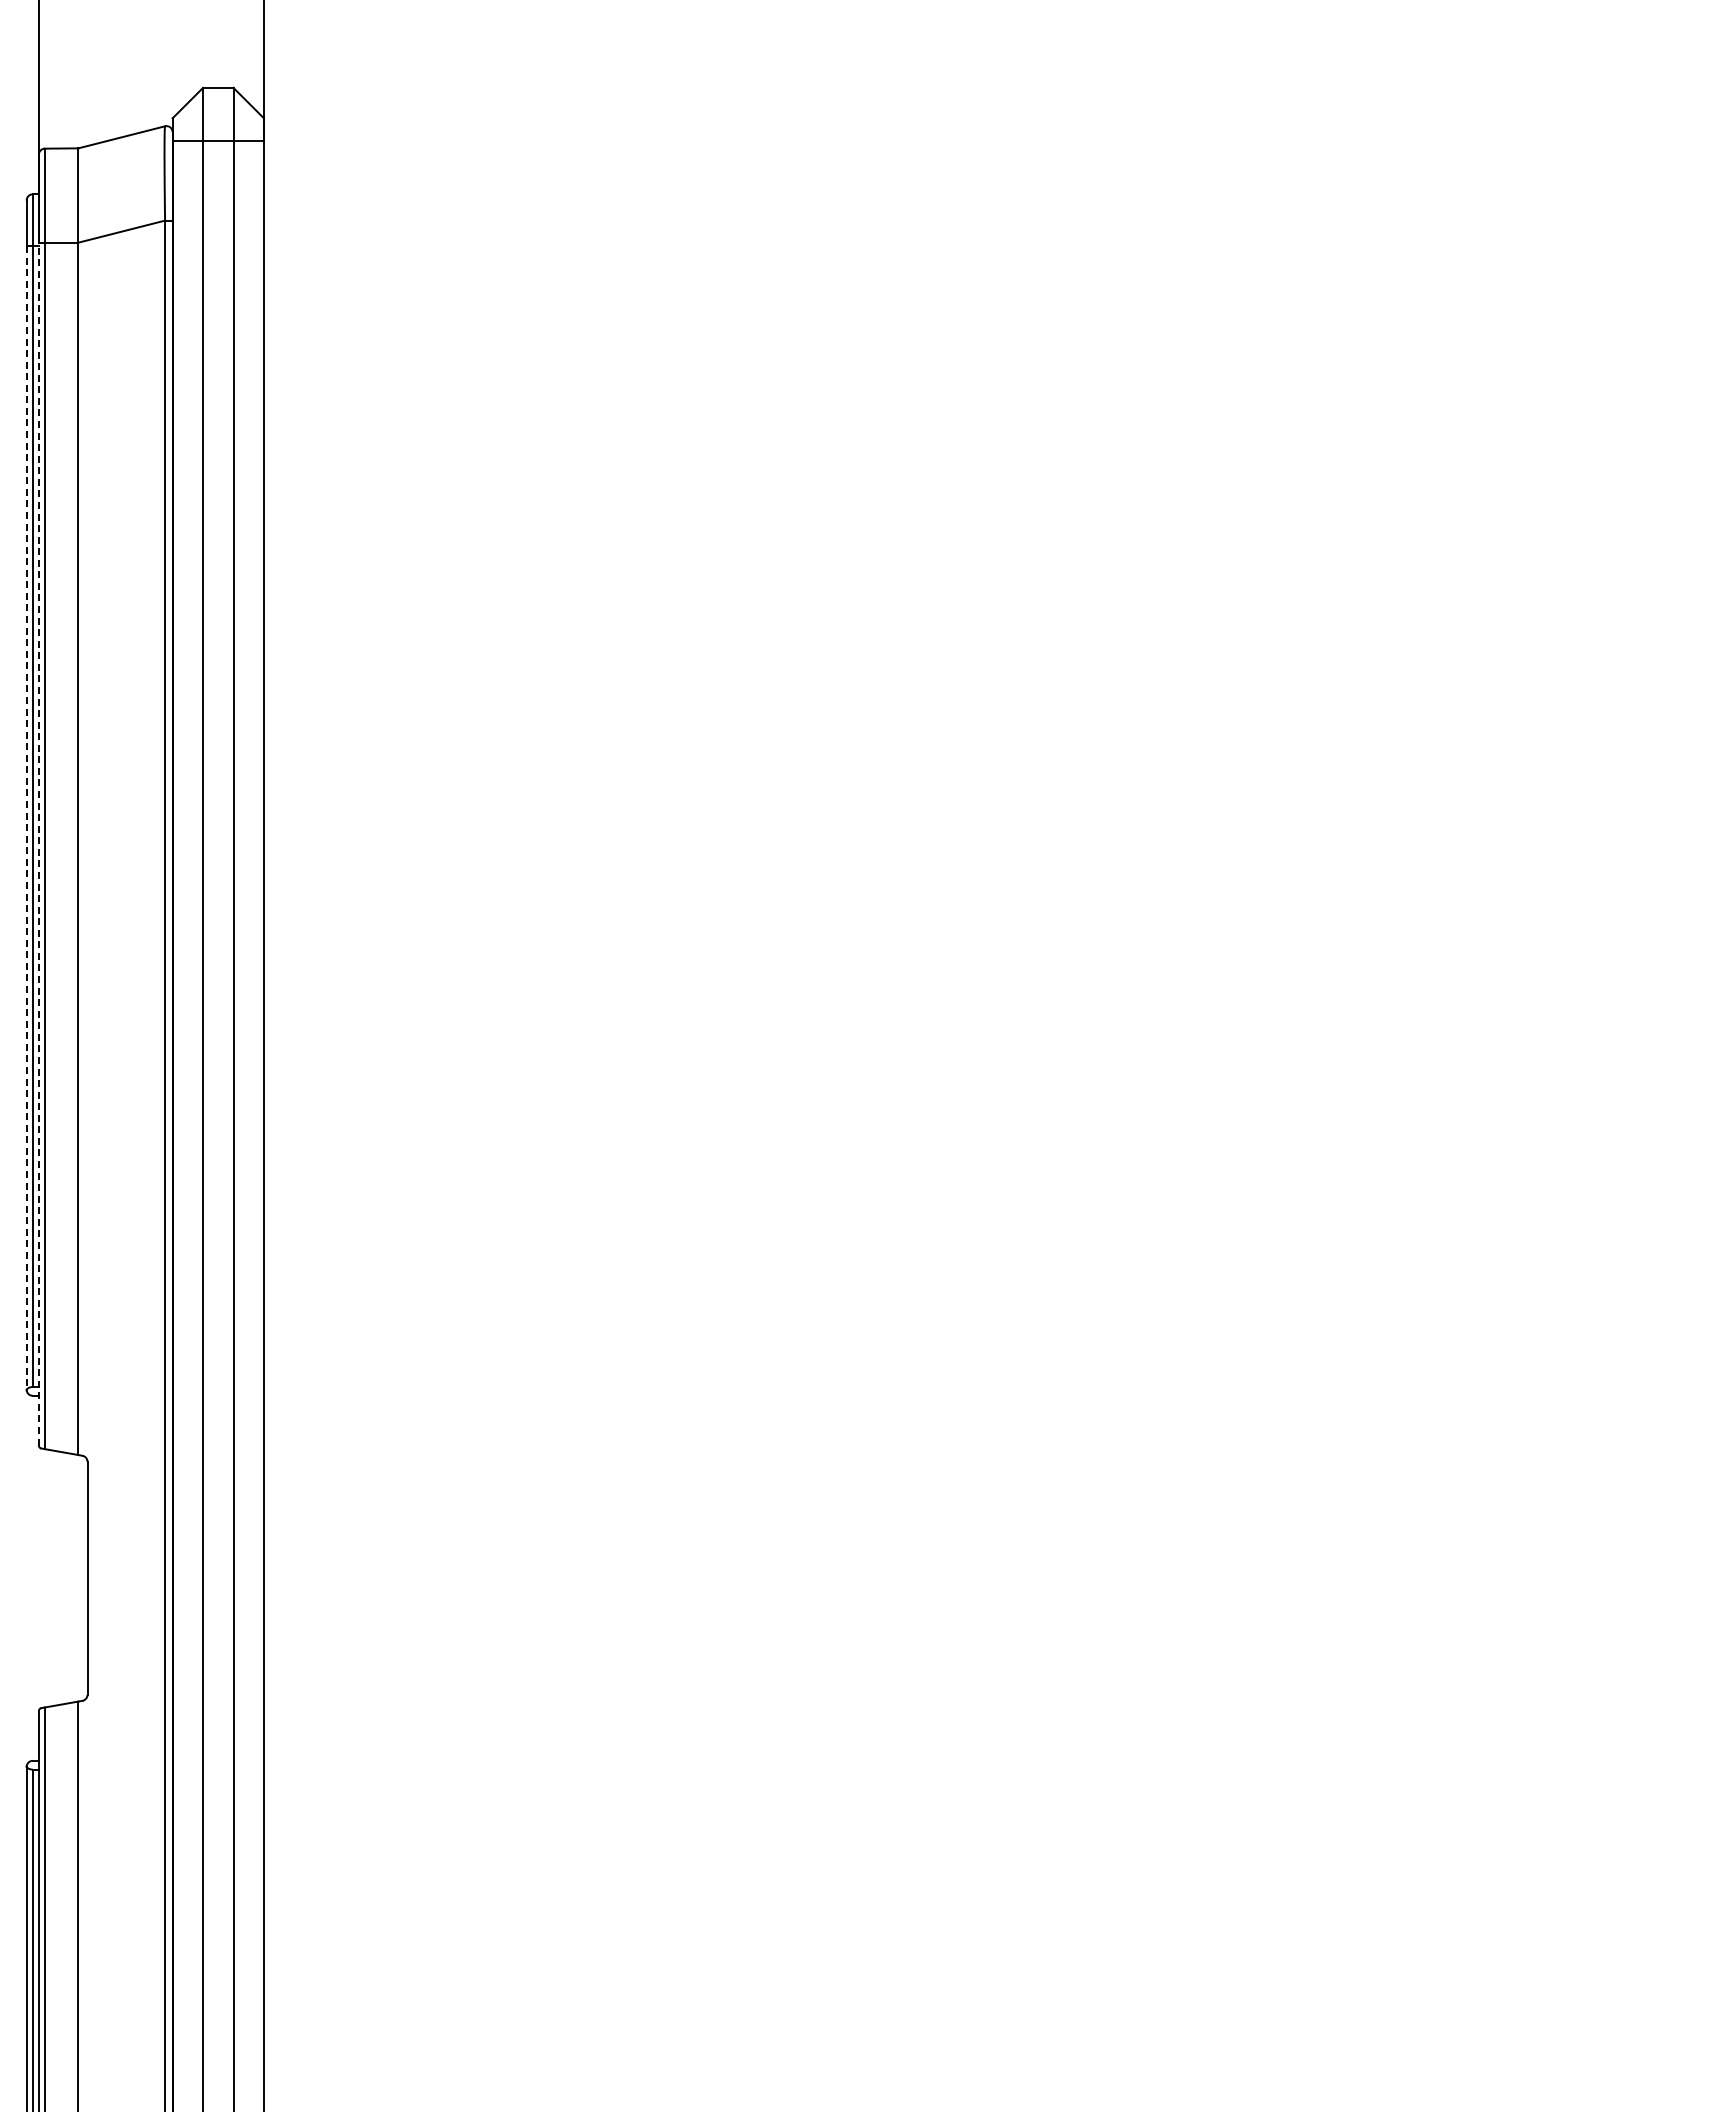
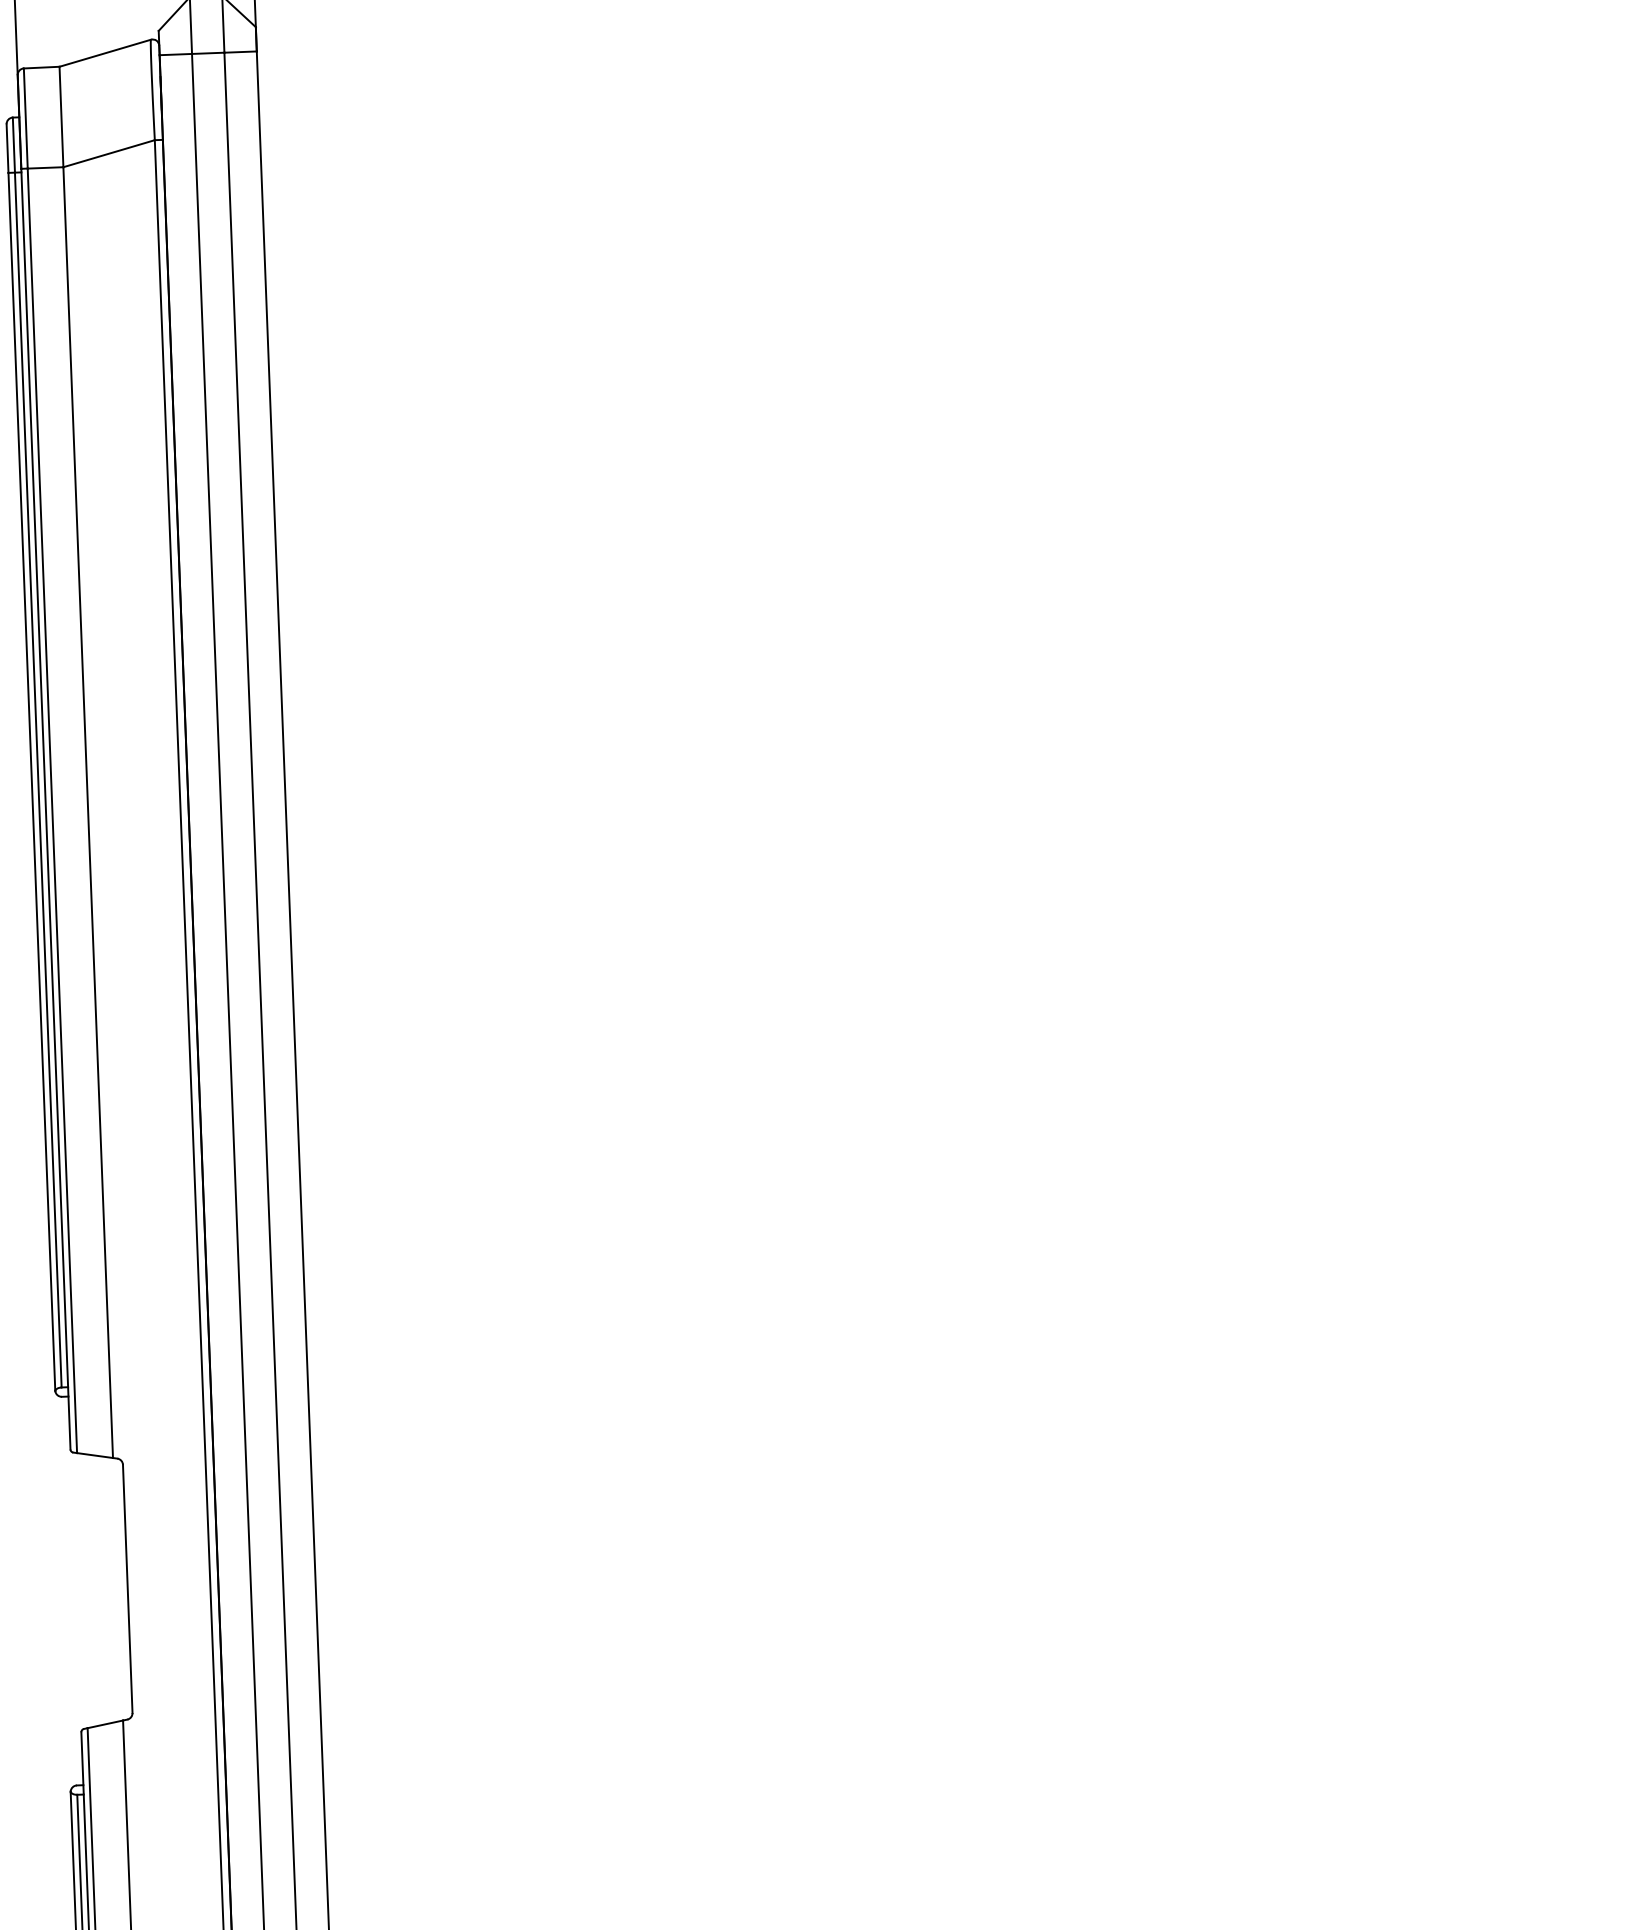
line: (26, 817) -> (31, 781), dashed -> solid
line: (38, 843) -> (45, 808), dashed -> solid

